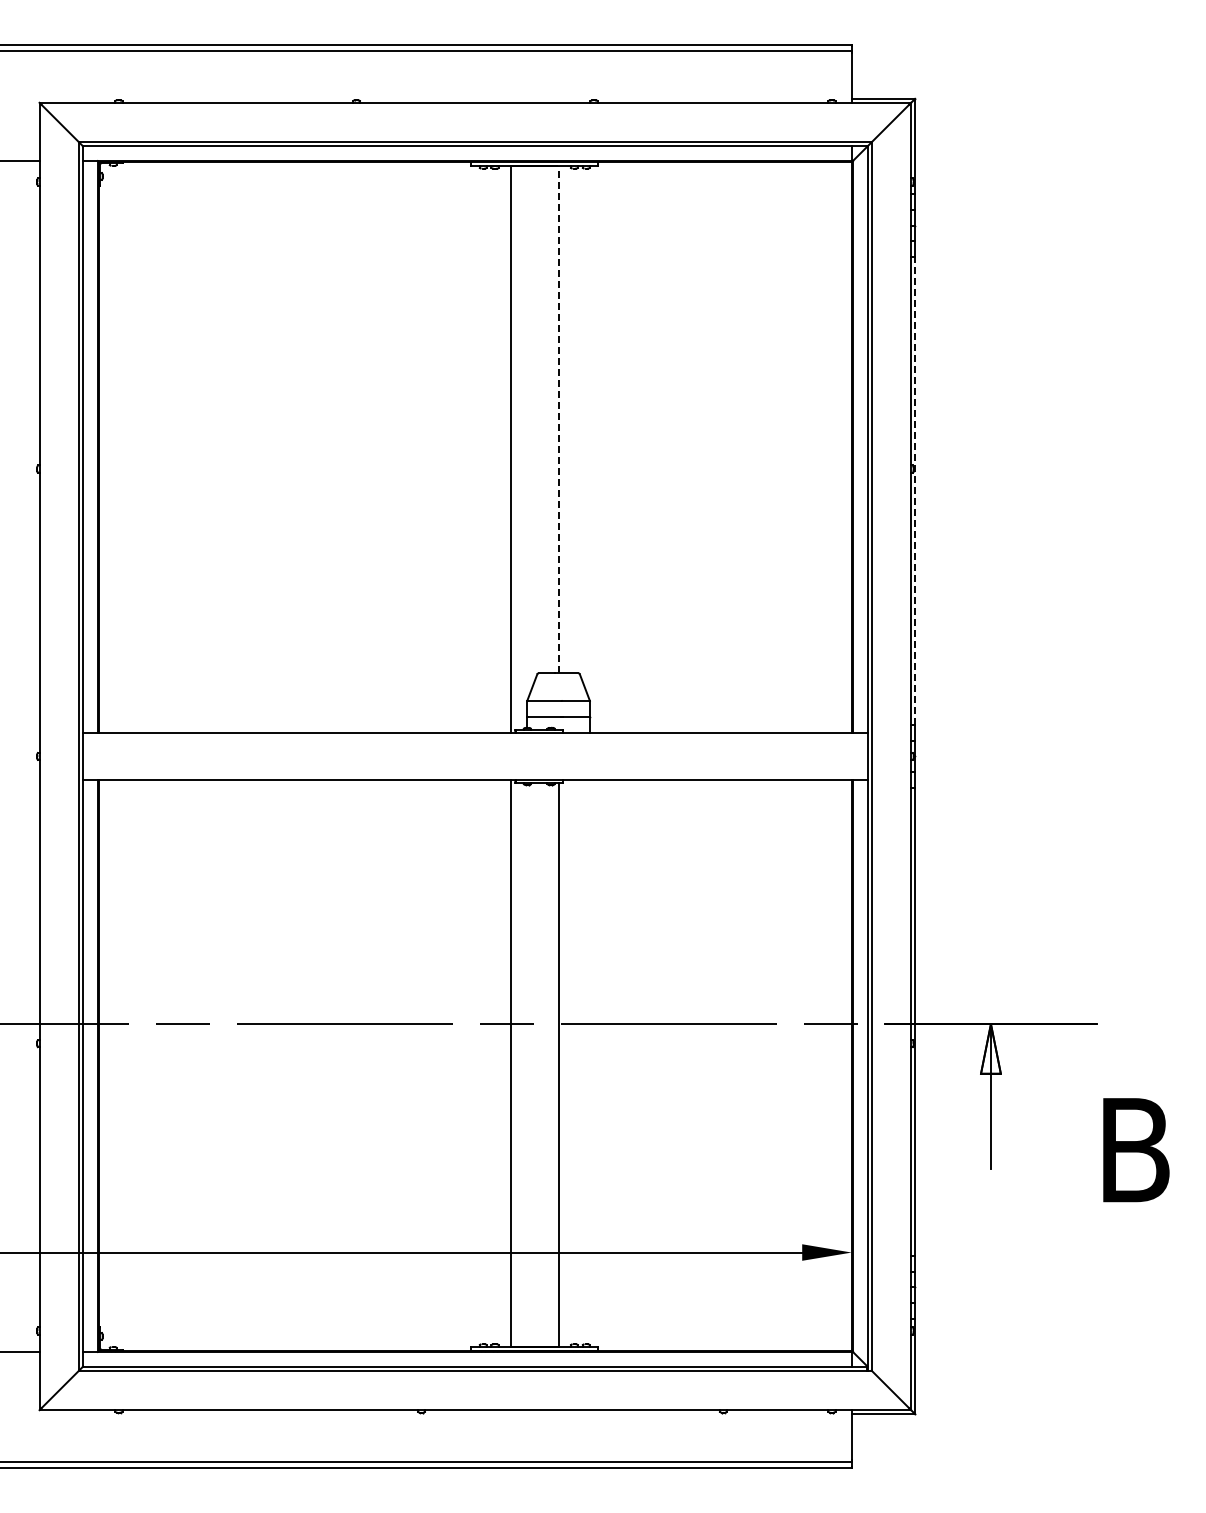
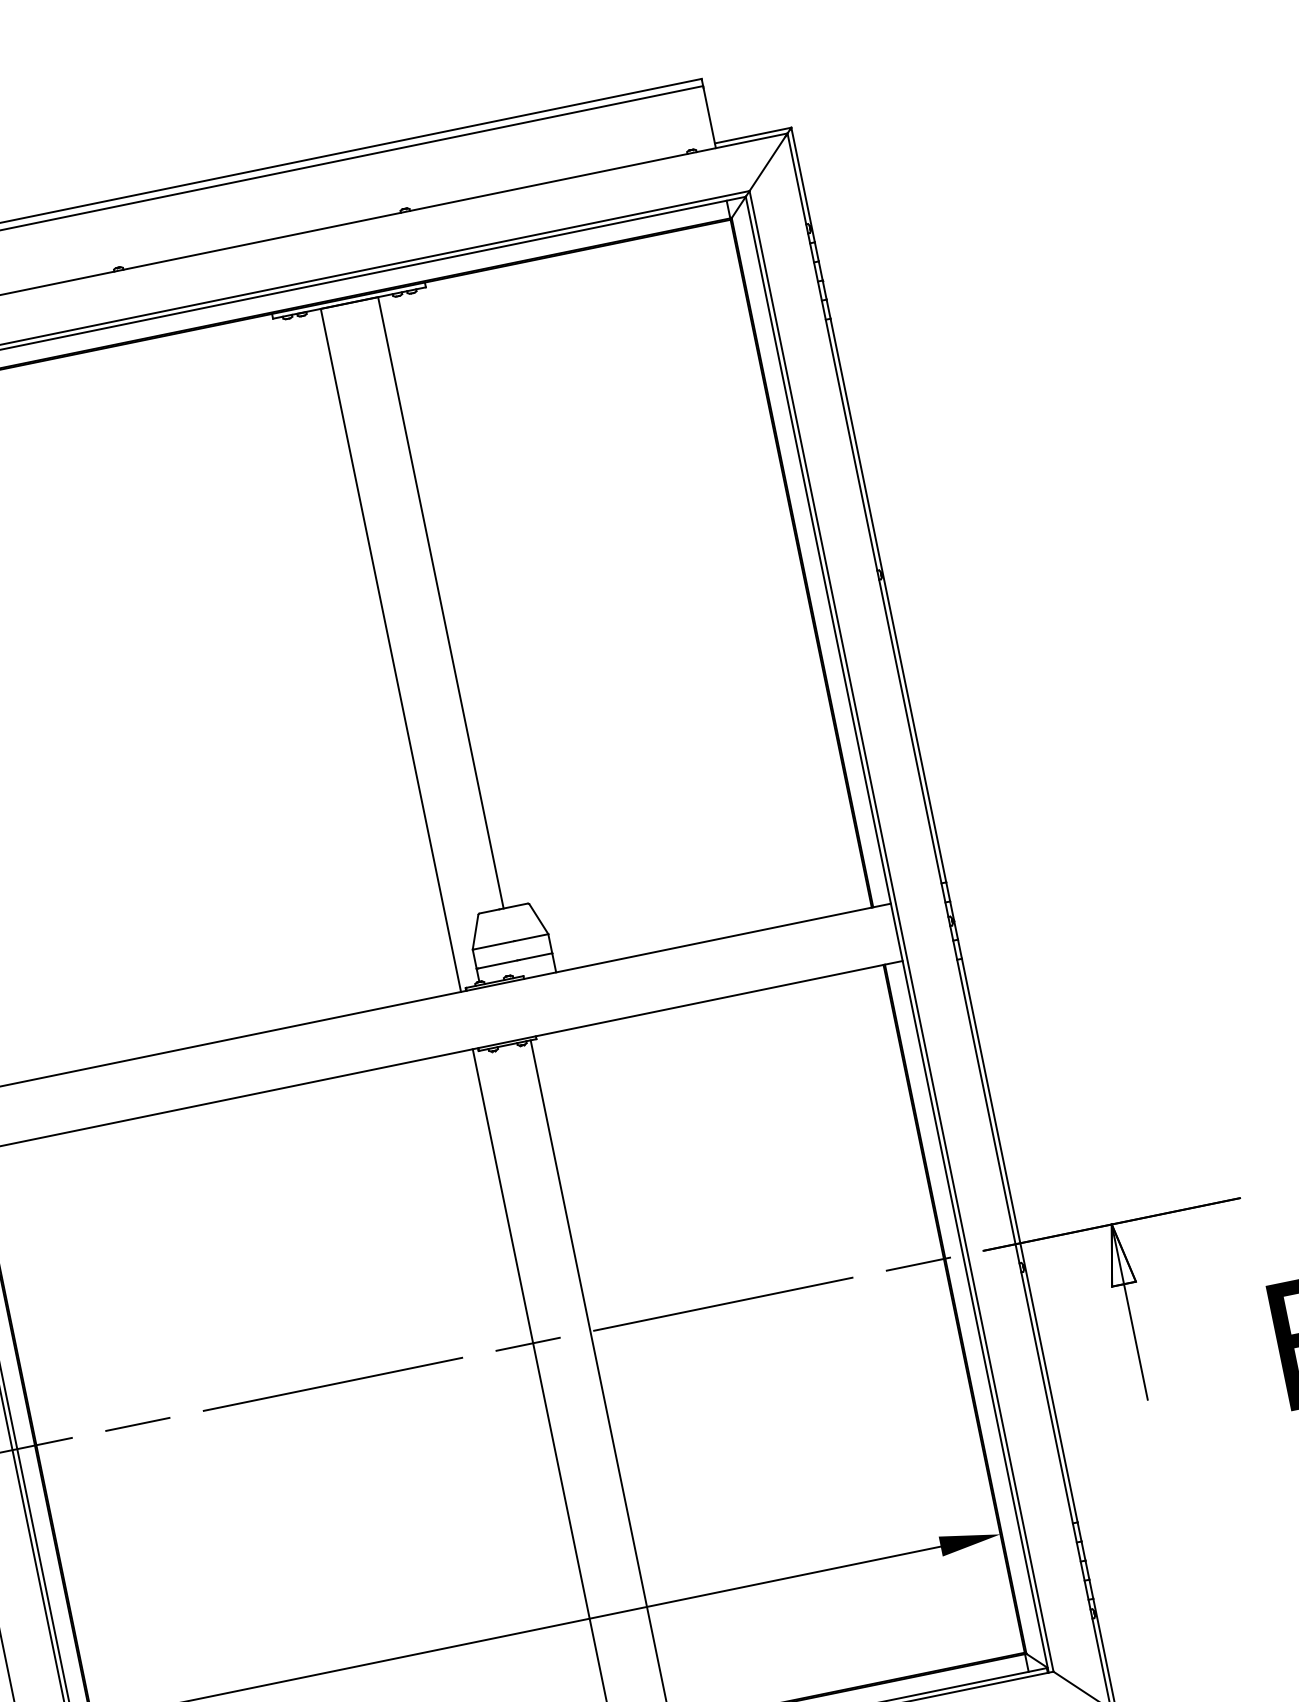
line: (558, 419) -> (440, 602), dashed -> solid
line: (915, 491) -> (889, 601), dashed -> solid

